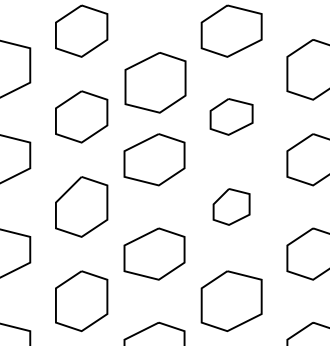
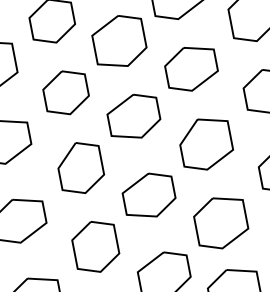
part: (155, 82) -> (119, 41), moved
part: (231, 116) -> (191, 68), size x1.43
part: (231, 206) -> (205, 143), size x1.67

